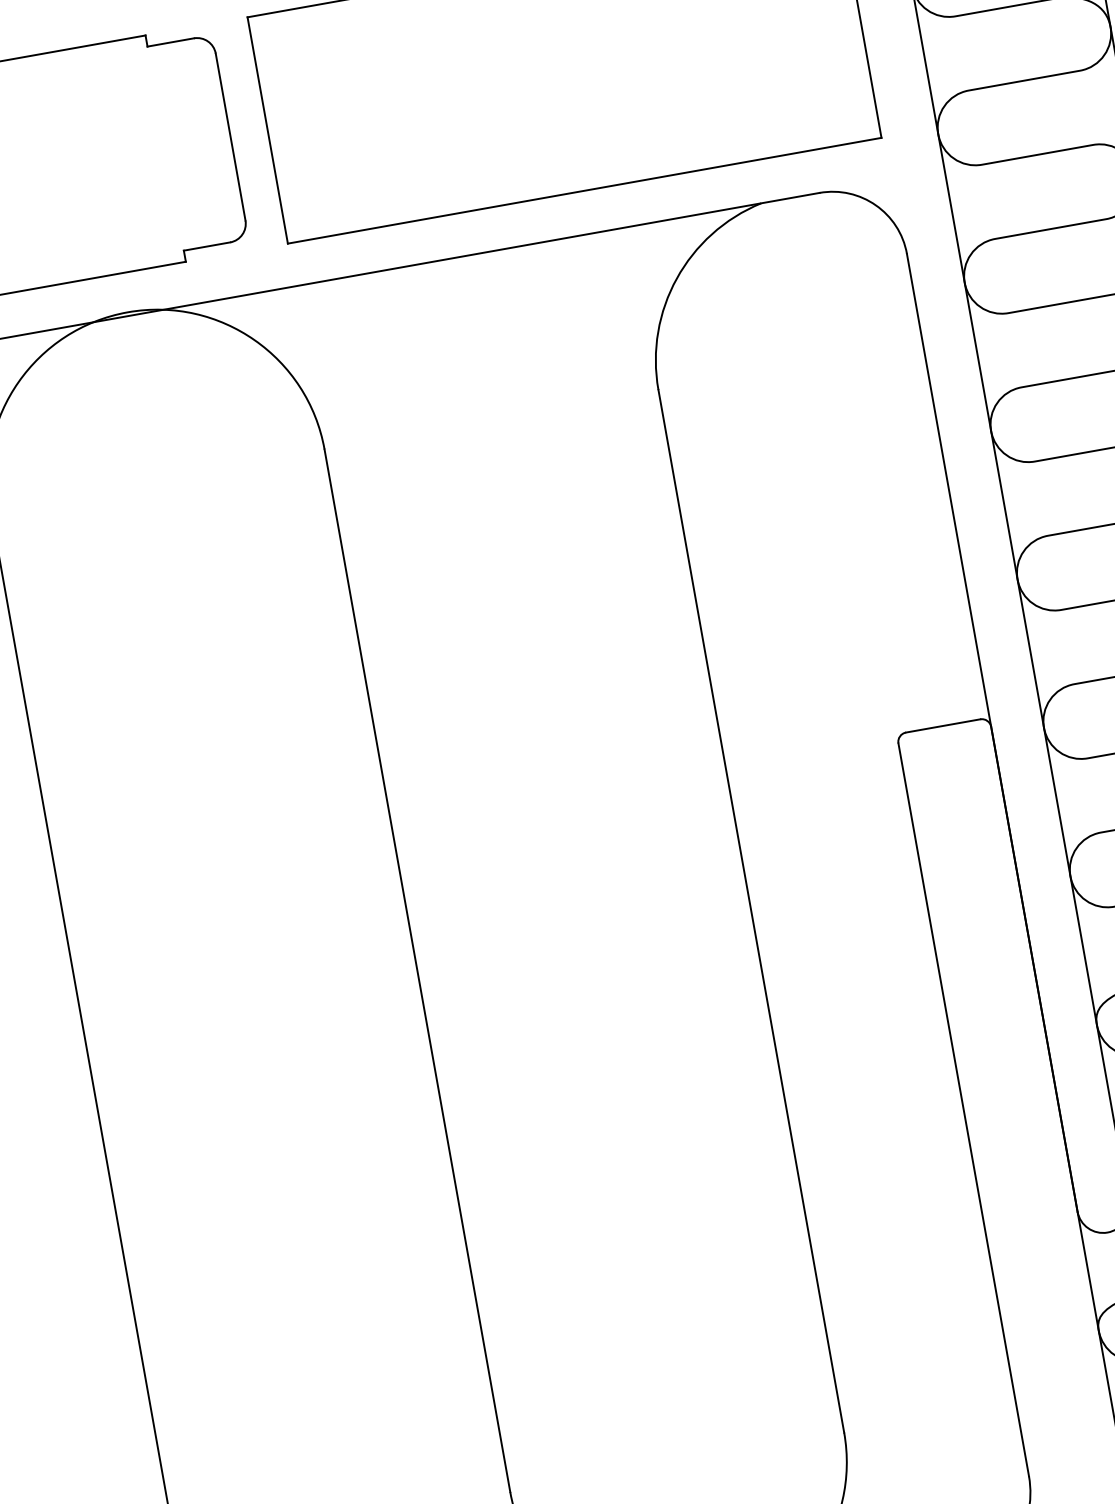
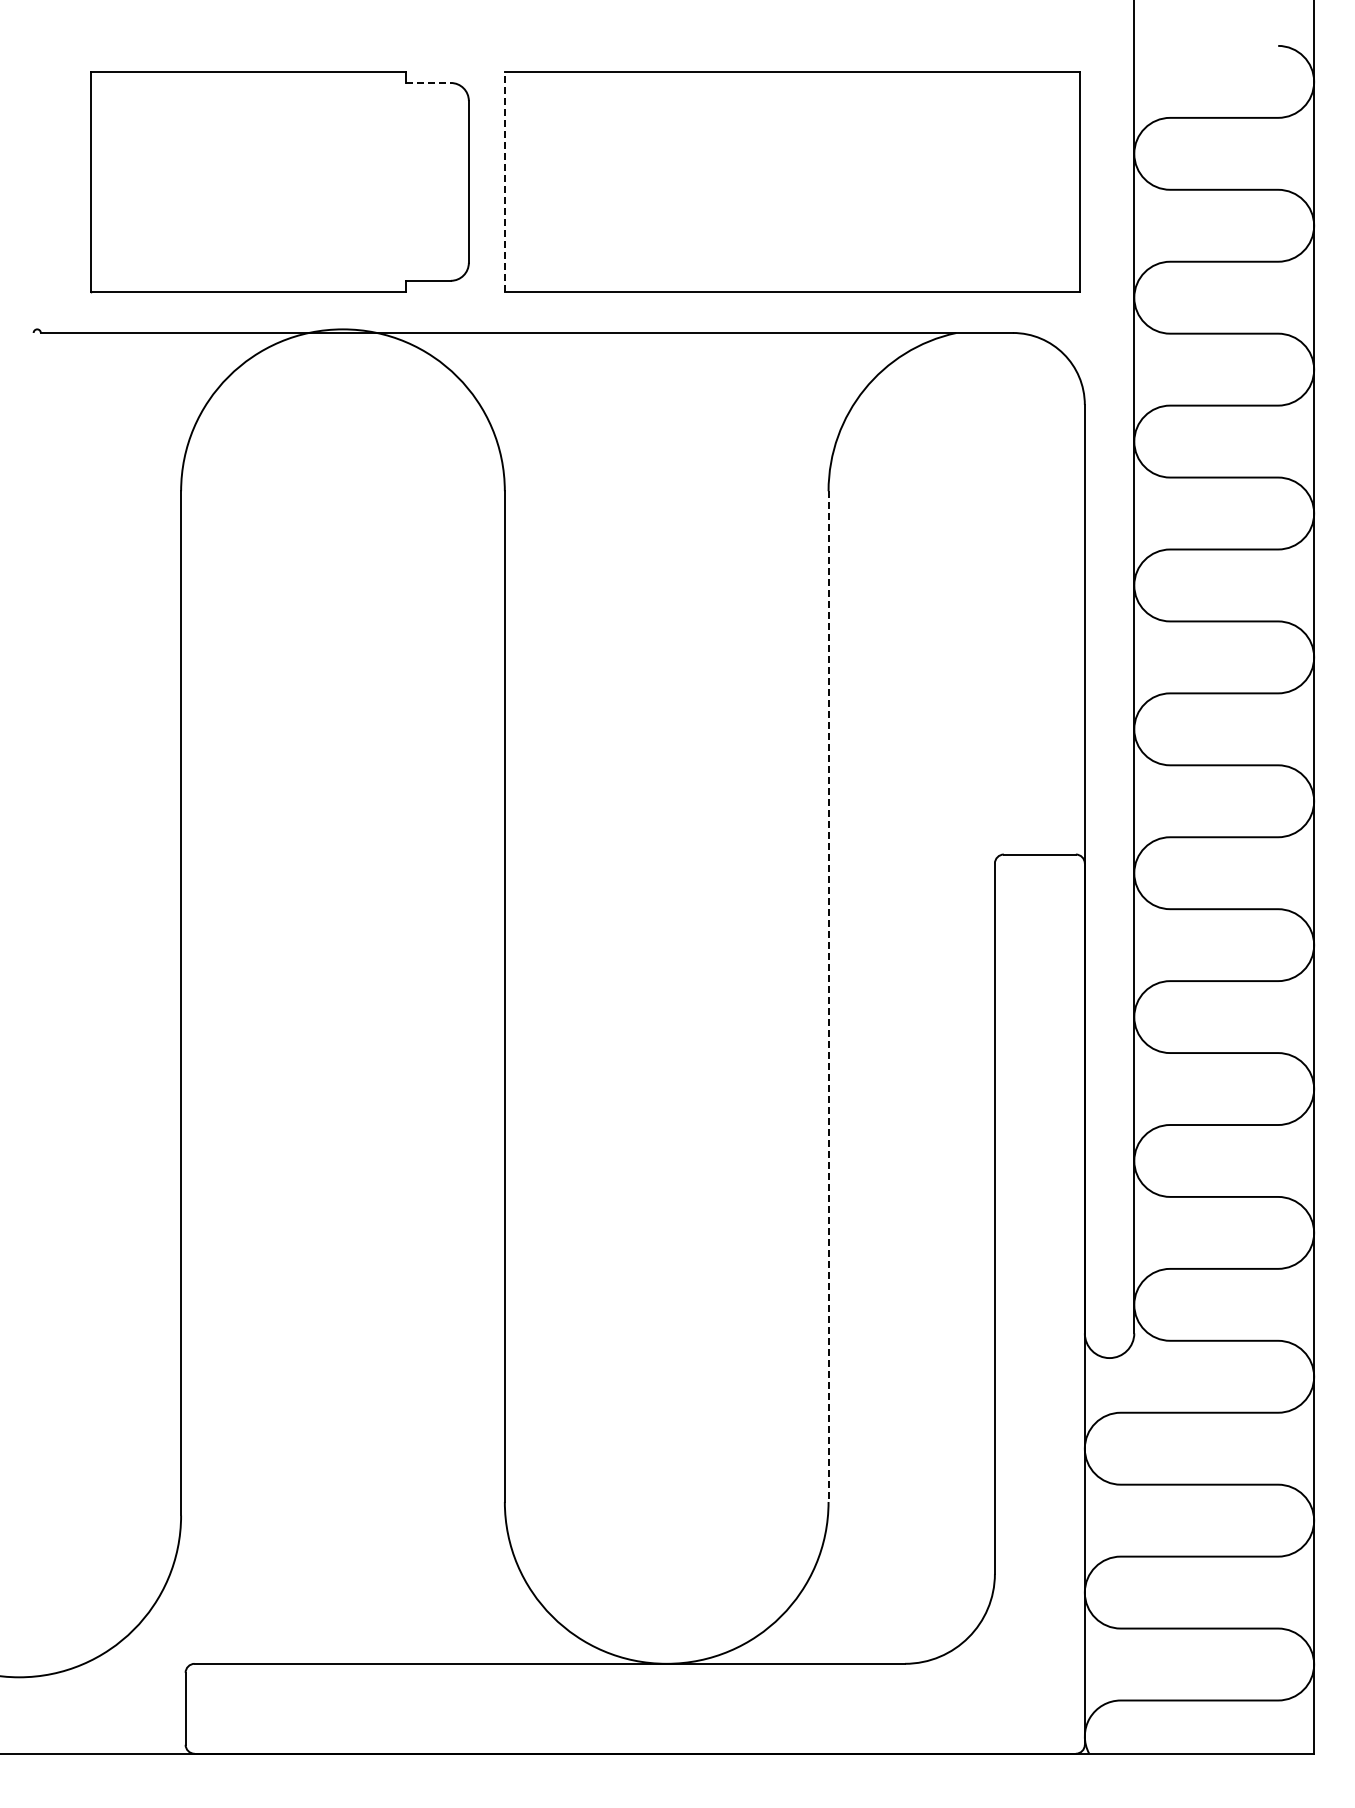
line: (170, 42) -> (428, 83), solid -> dashed
line: (267, 130) -> (504, 181), solid -> dashed
line: (751, 912) -> (828, 997), solid -> dashed

